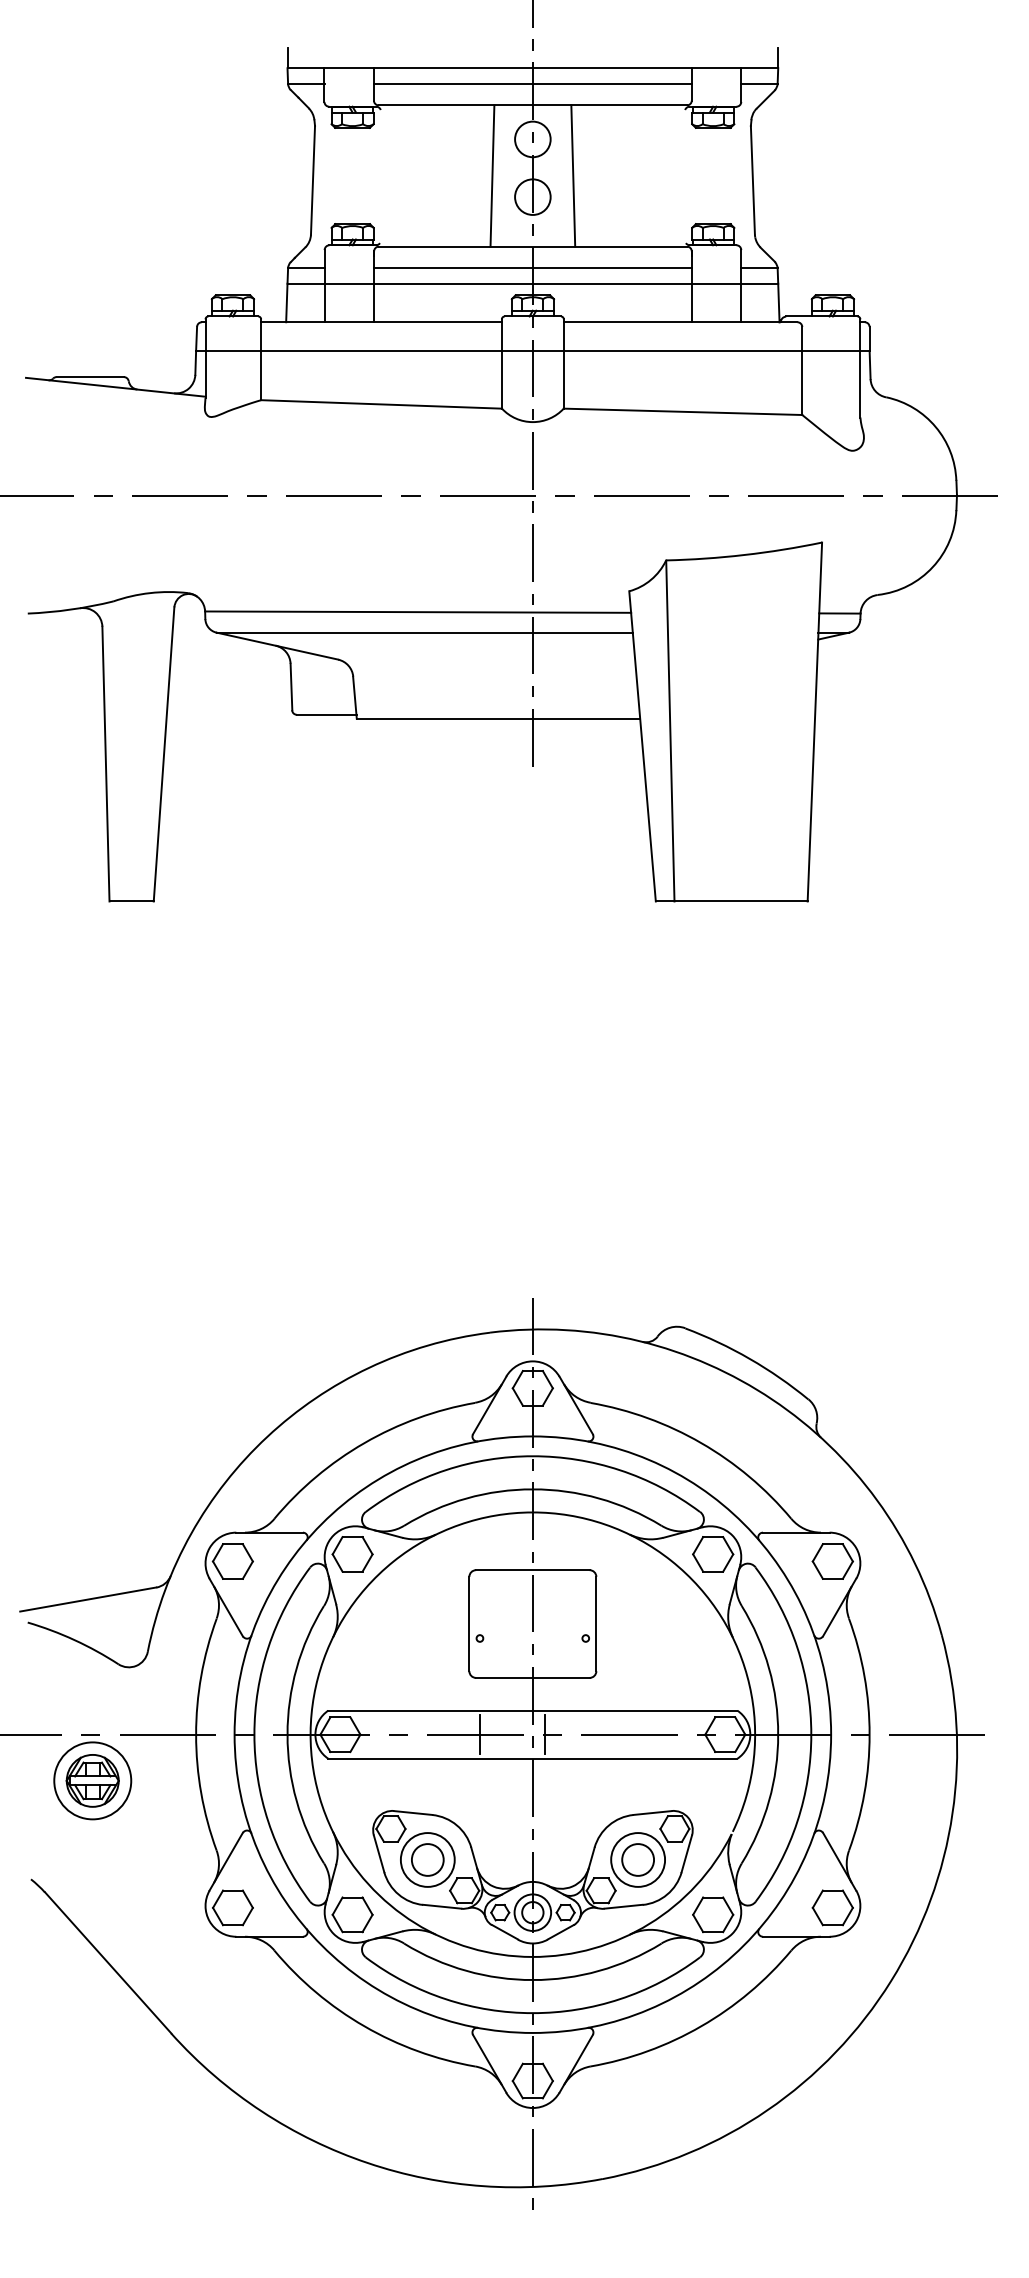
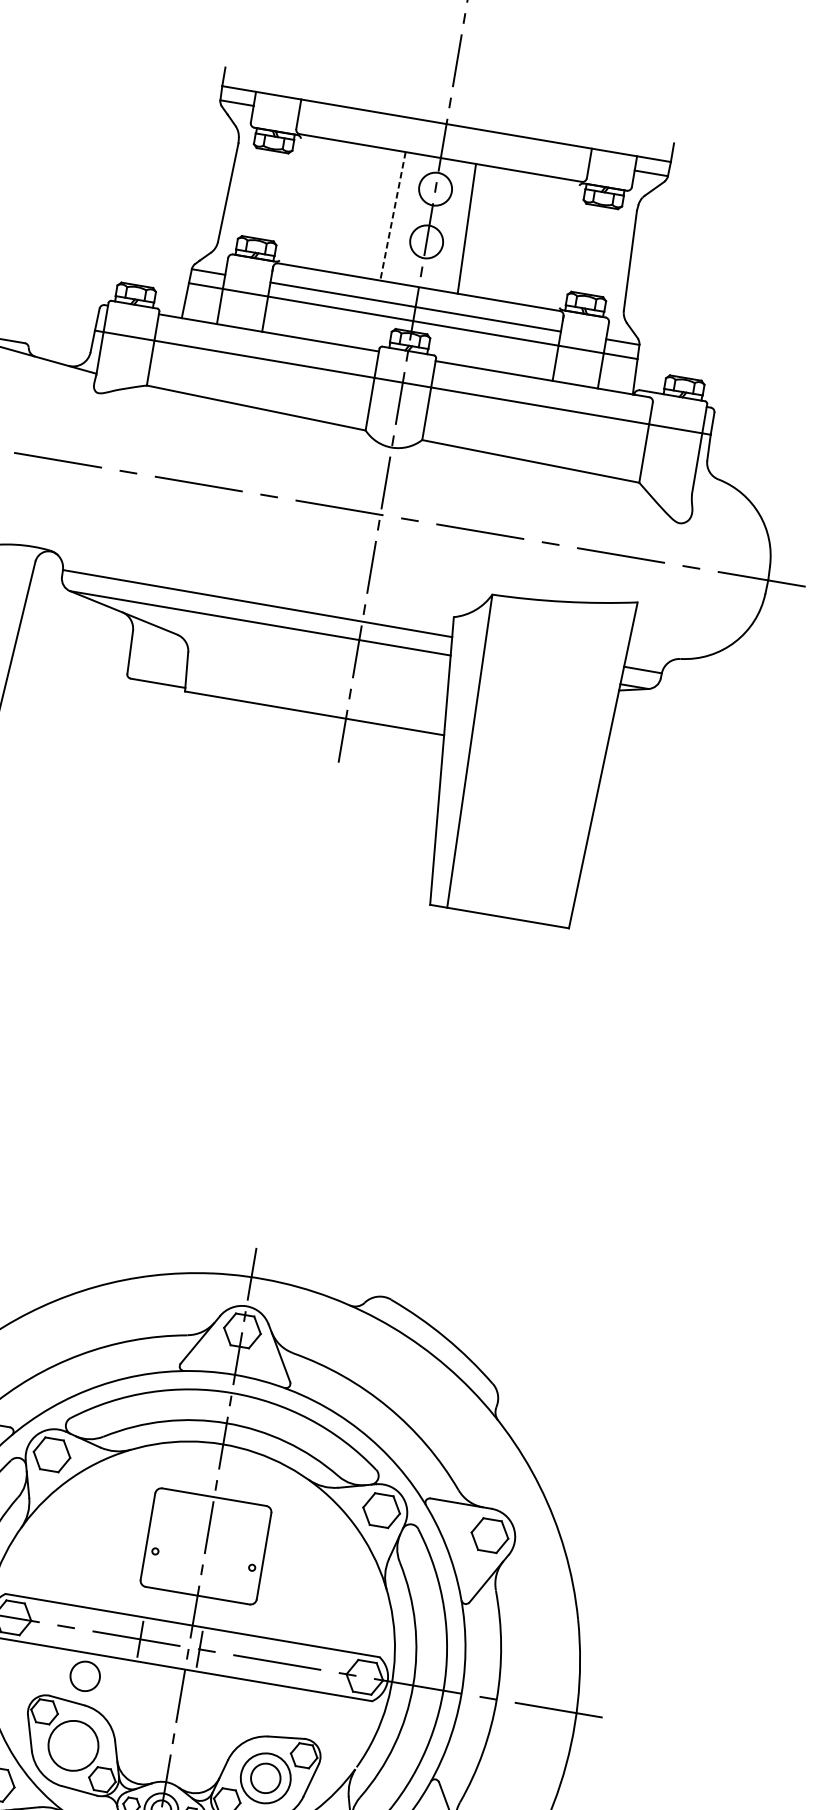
line: (532, 83) -> (443, 137), removed
line: (492, 176) -> (392, 216), solid -> dashed
circle: (427, 1859) -> (85, 1675), moved

